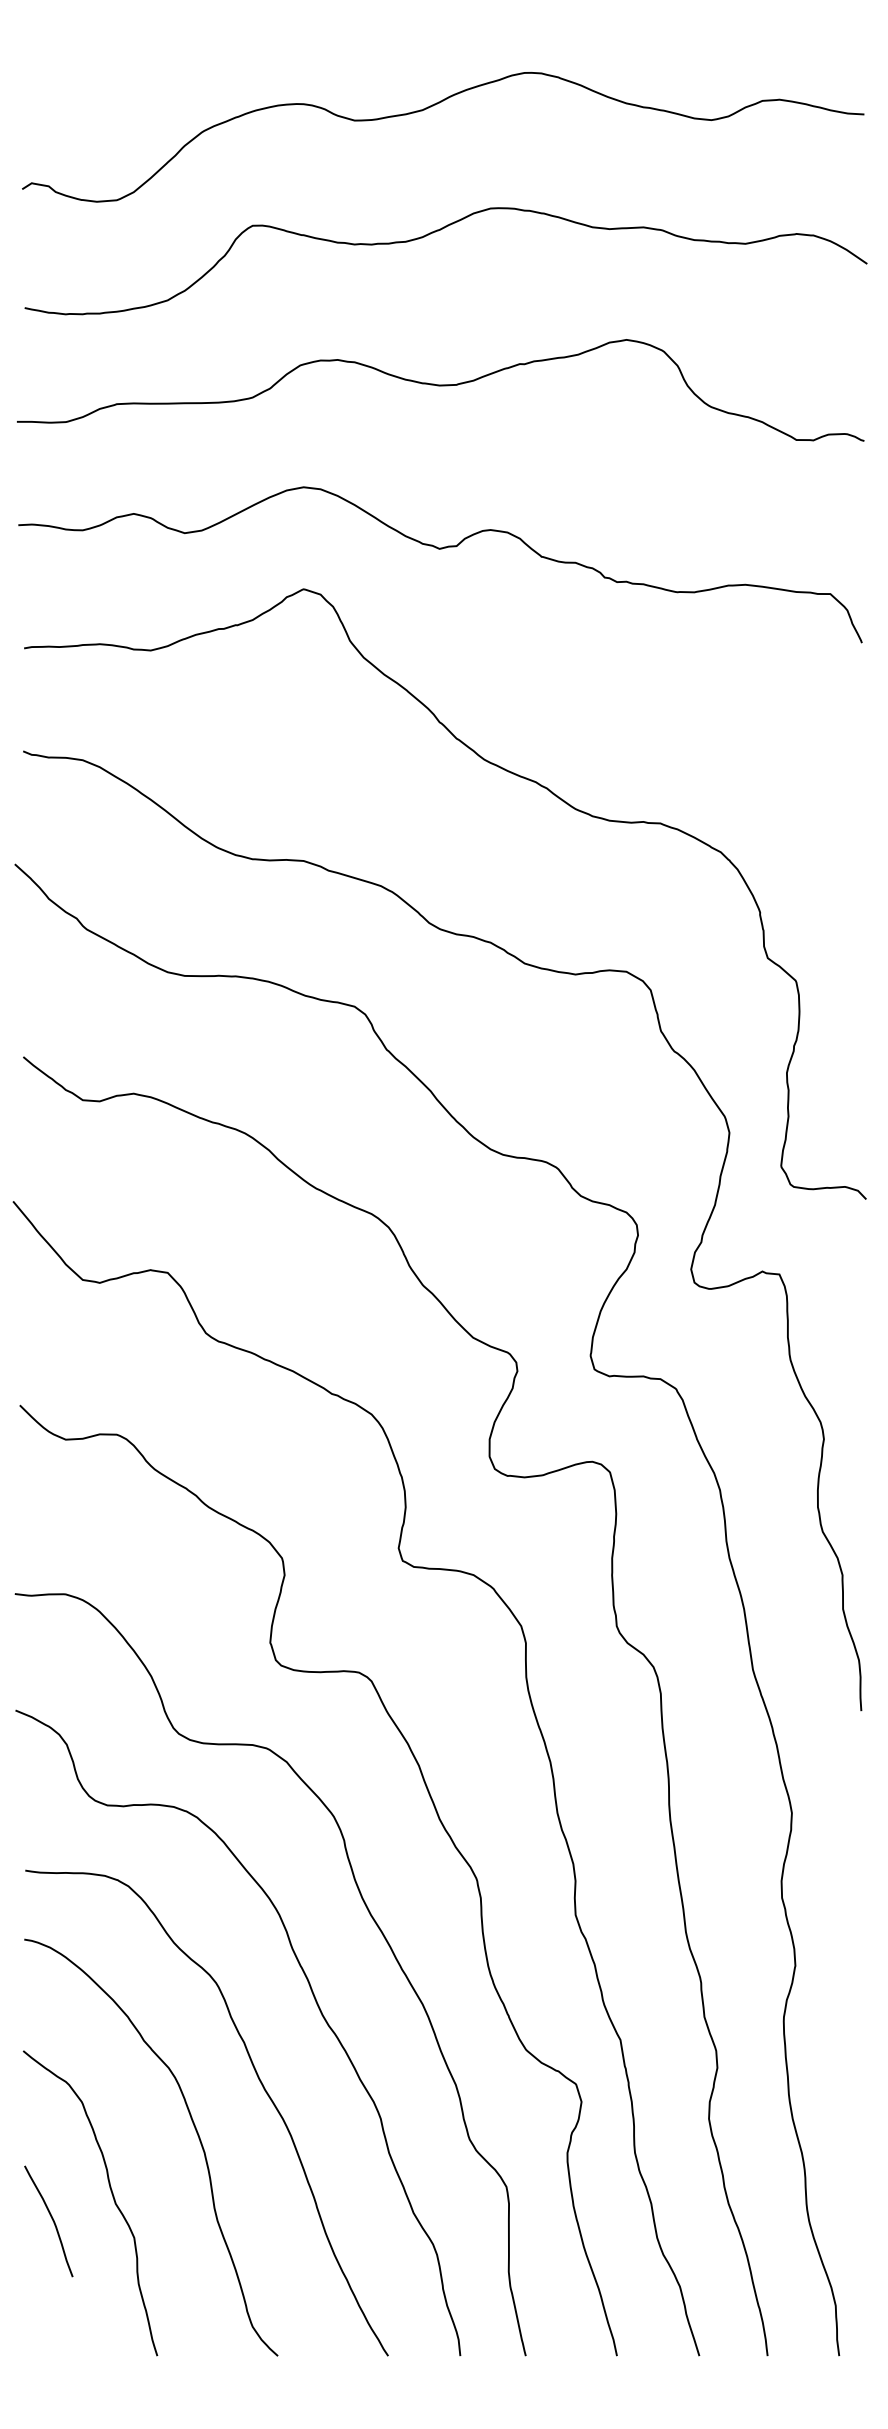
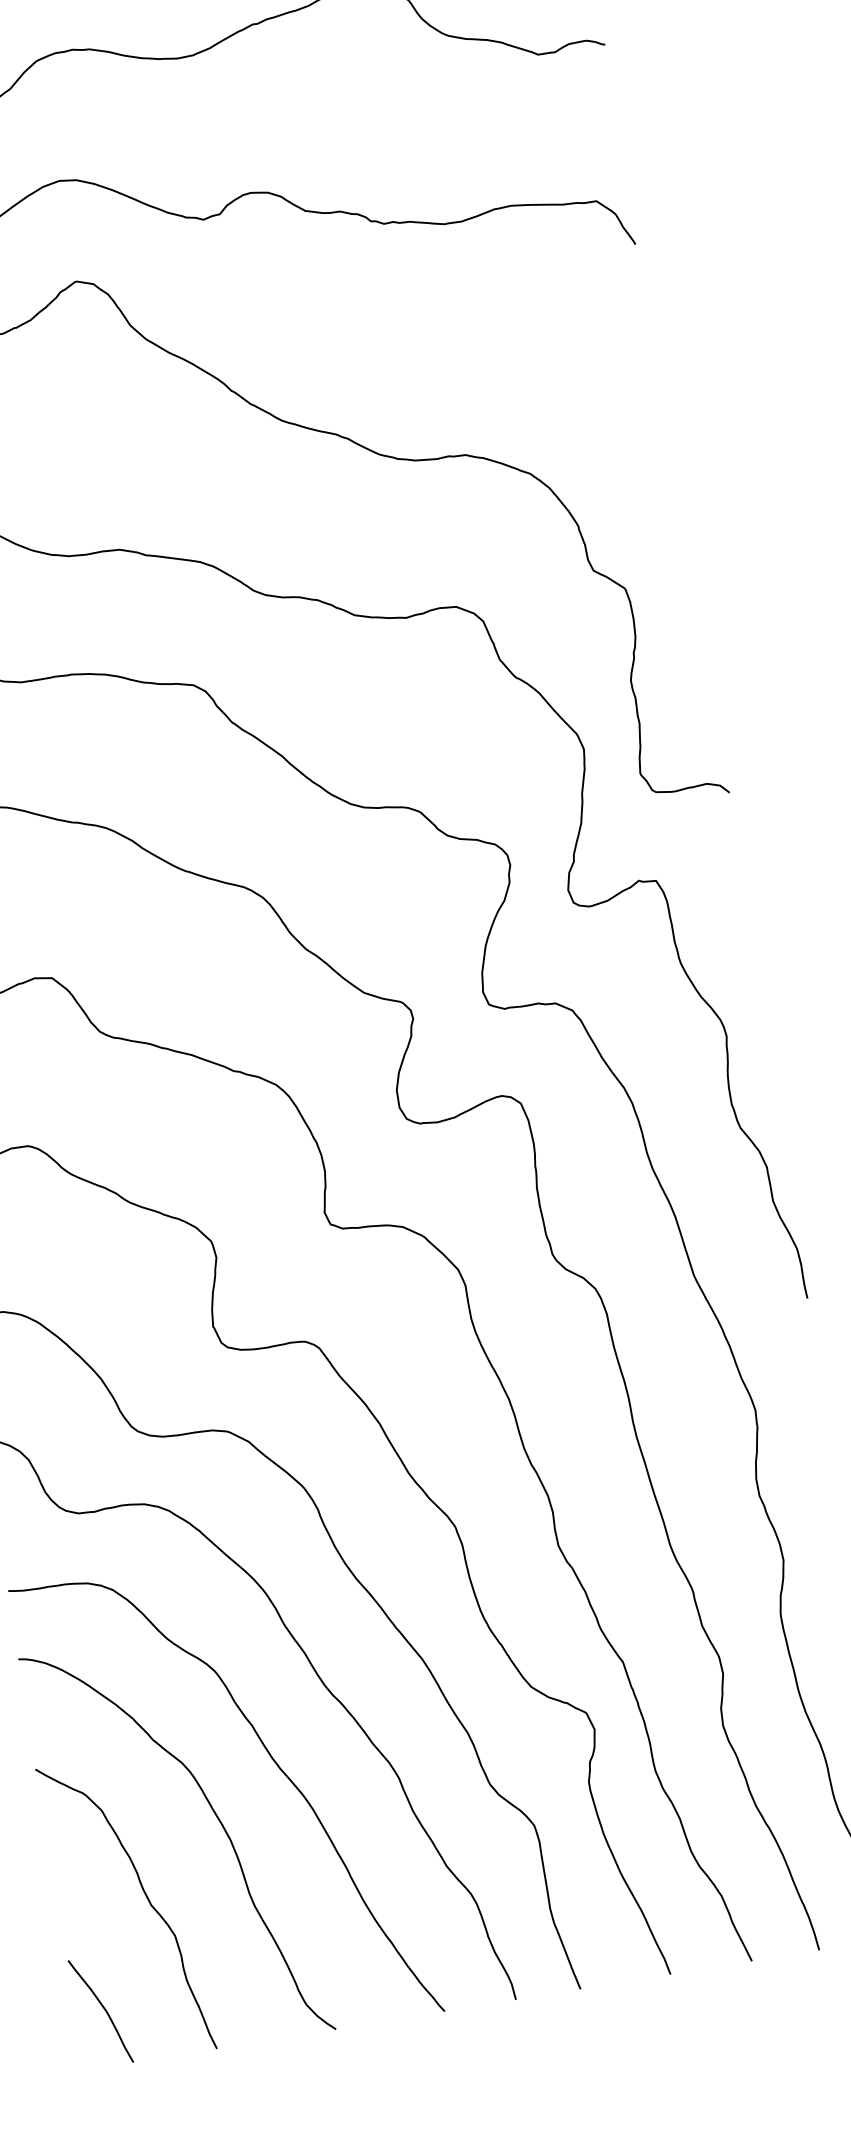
curve: (52, 2221) -> (104, 2010), moved

